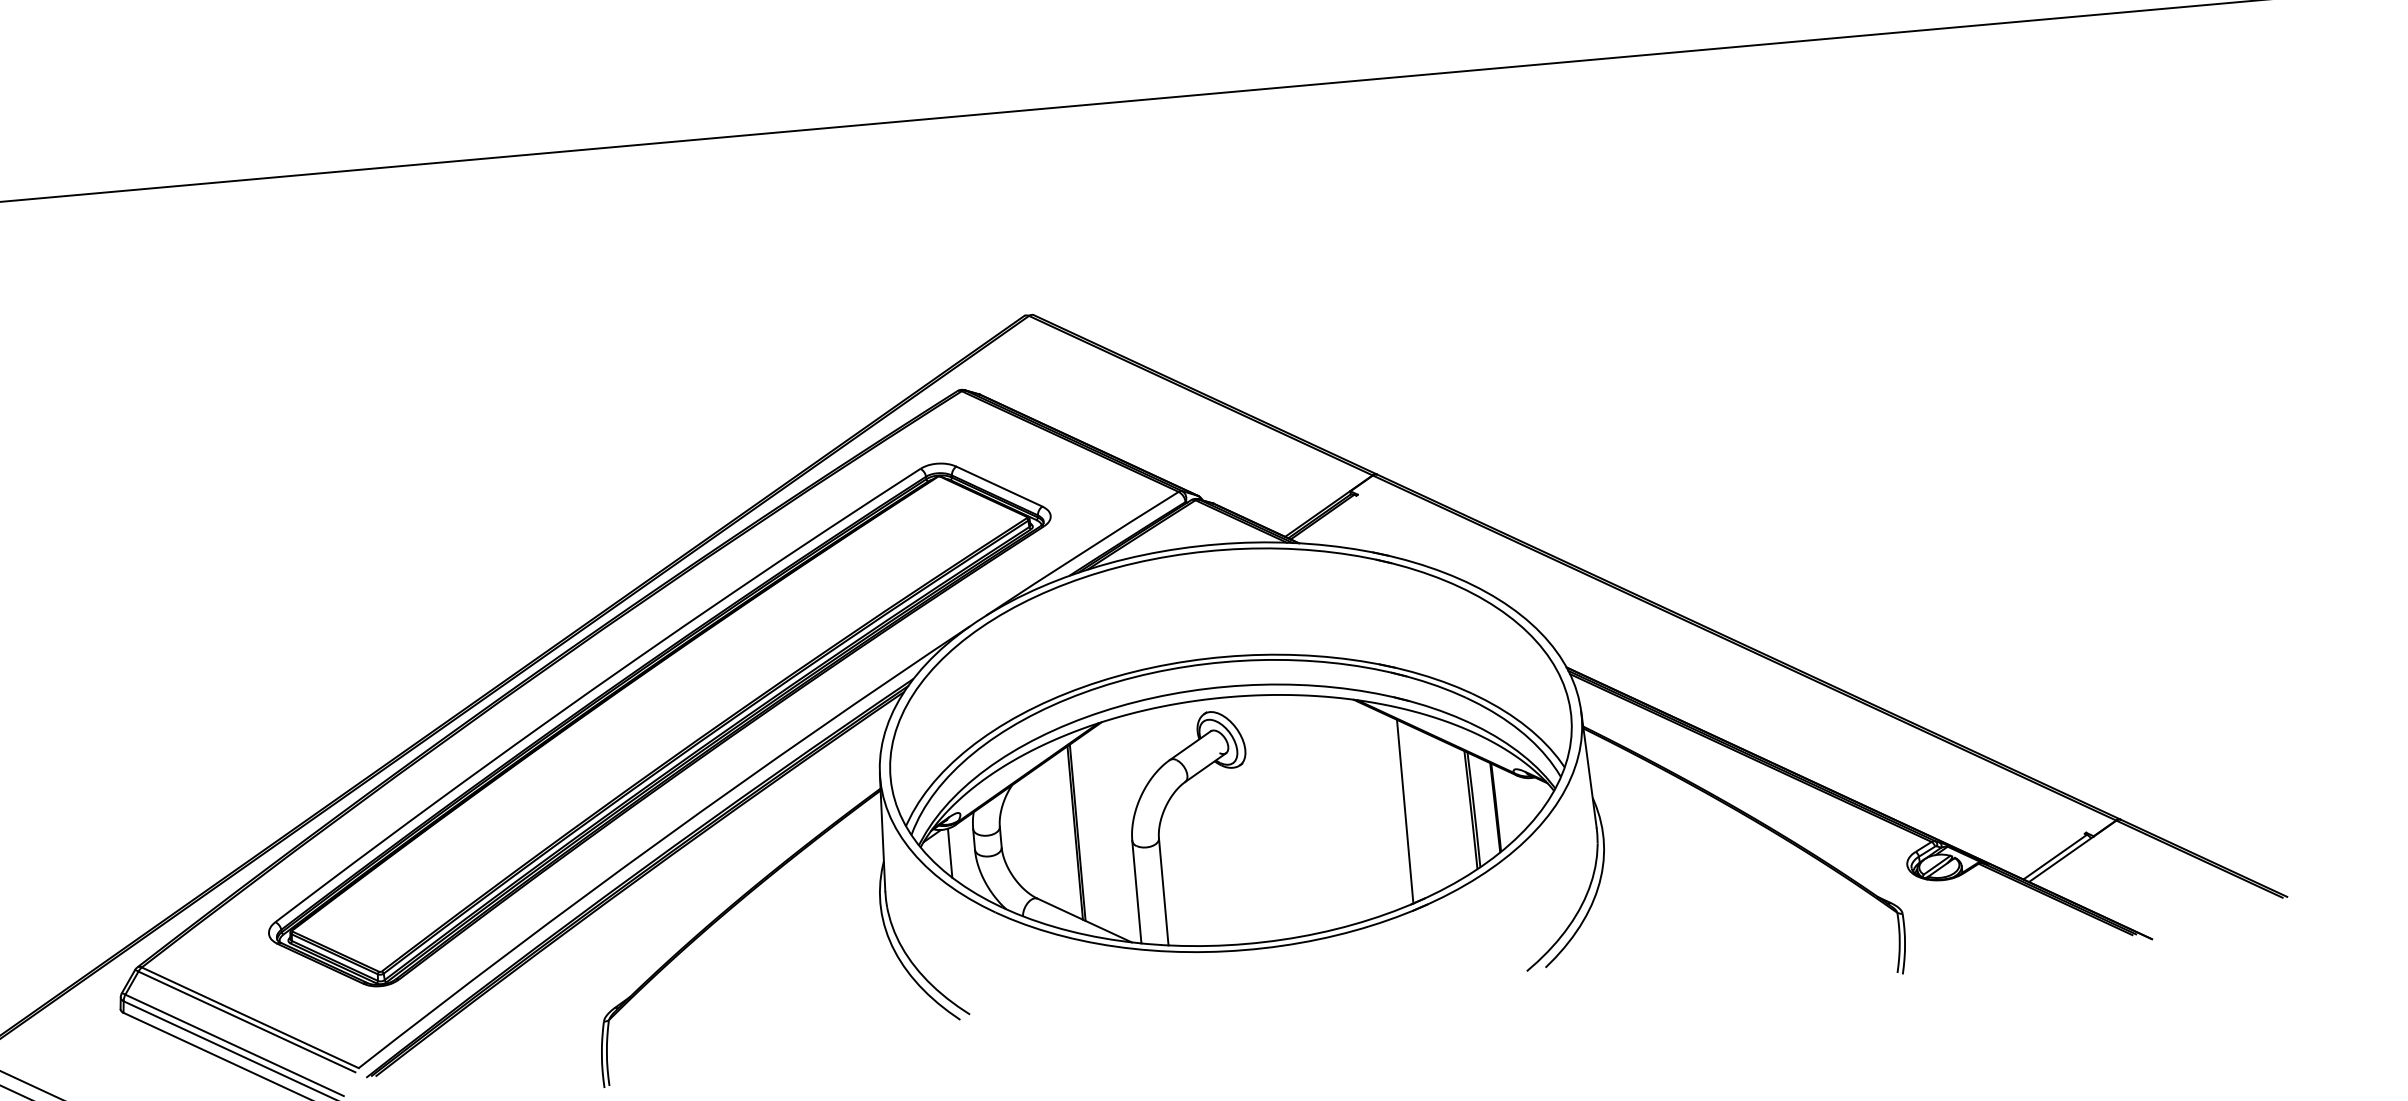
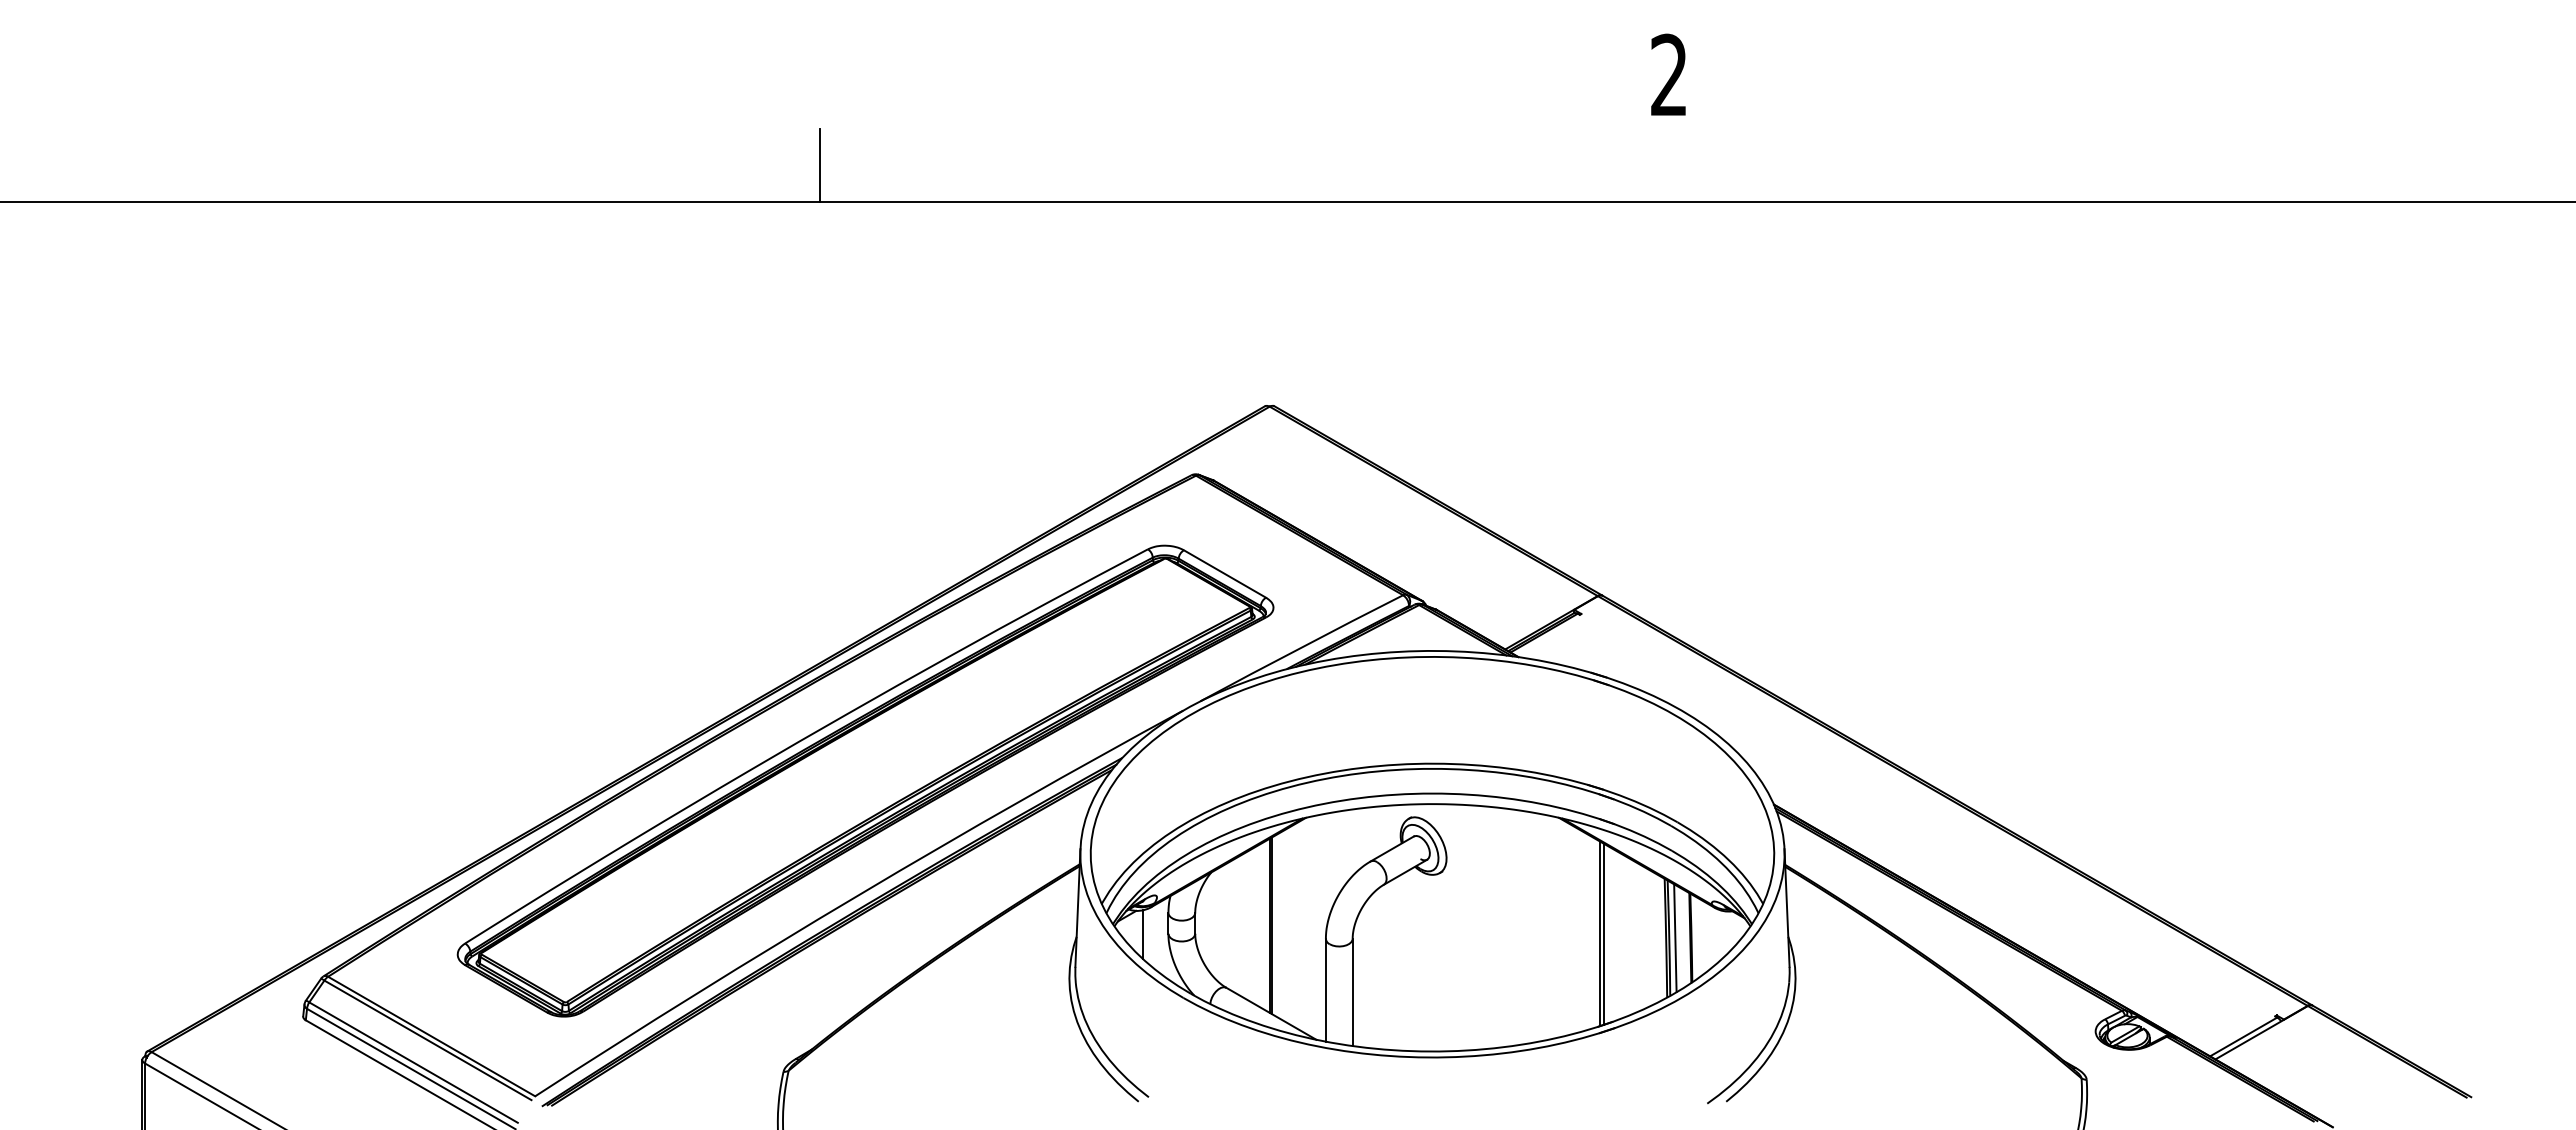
line: (560, 114) -> (820, 164), added
line: (1480, 809) -> (1675, 938), added
line: (1409, 811) -> (1604, 934), added

